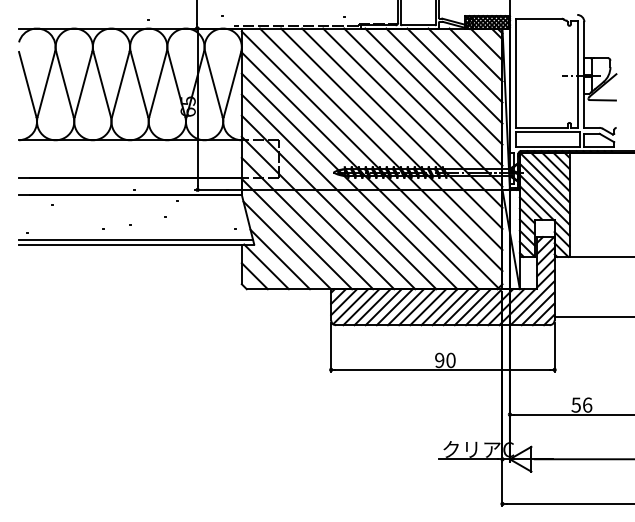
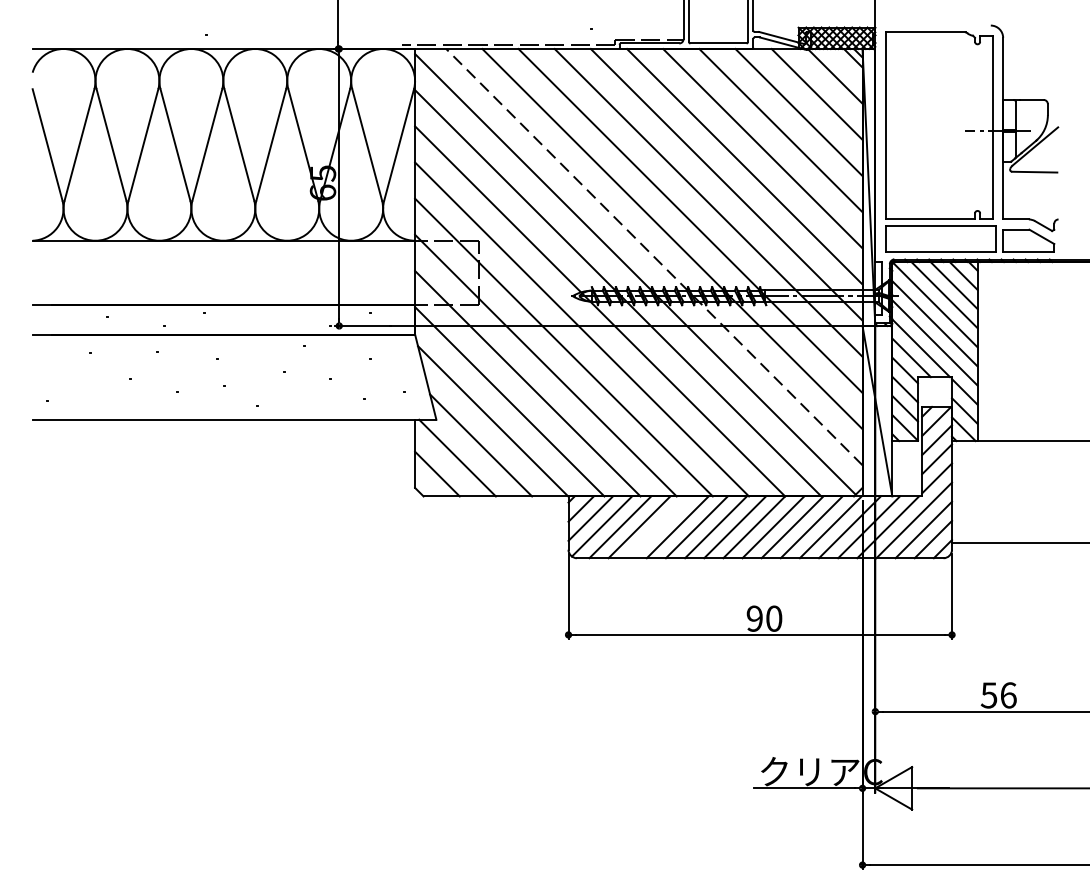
line: (380, 149) -> (653, 256), solid -> dashed
line: (136, 239) -> (234, 411), removed
line: (383, 307) -> (658, 527), removed

